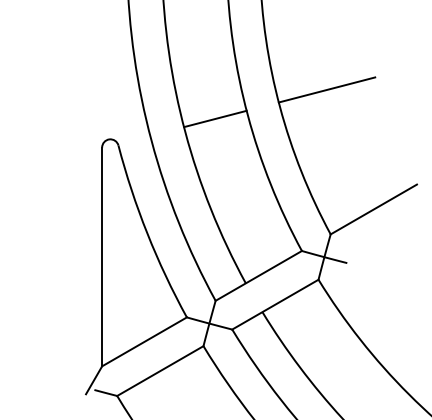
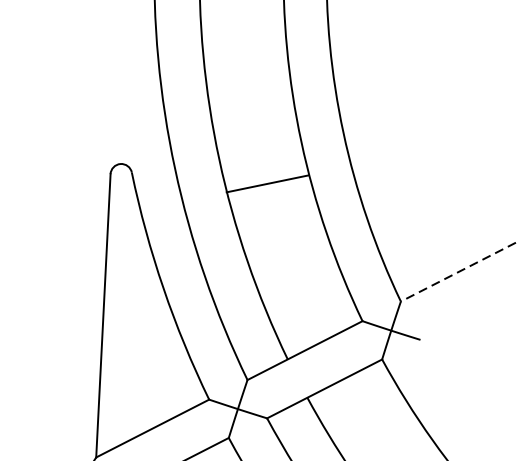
line: (326, 89) -> (404, 113), removed
line: (215, 118) -> (267, 183), moved
line: (373, 209) -> (457, 272), solid -> dashed

